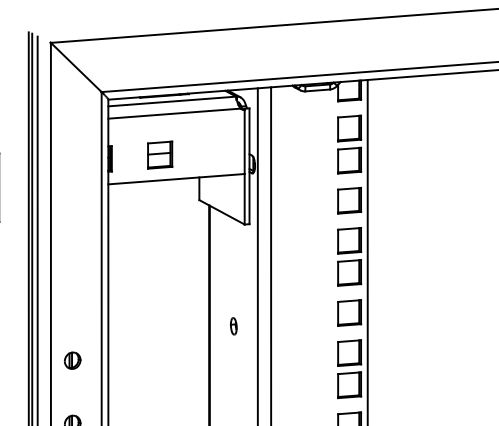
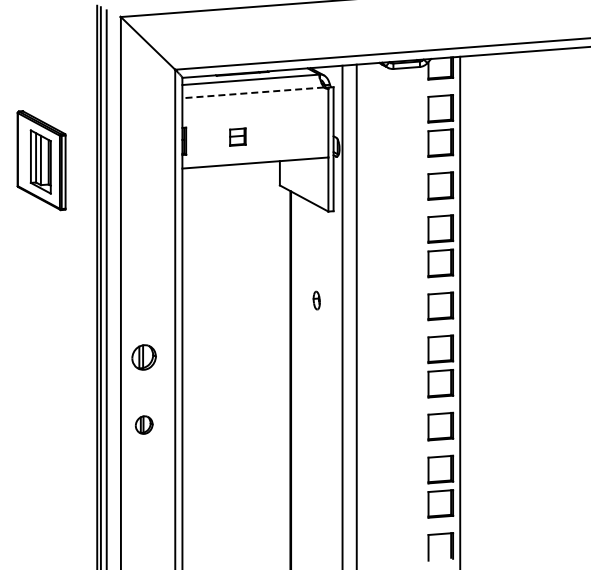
line: (173, 113) -> (252, 92), solid -> dashed
part: (159, 154) -> (237, 136), size x0.6
part: (233, 326) -> (316, 300), moved
part: (72, 360) -> (144, 357), size x1.4

